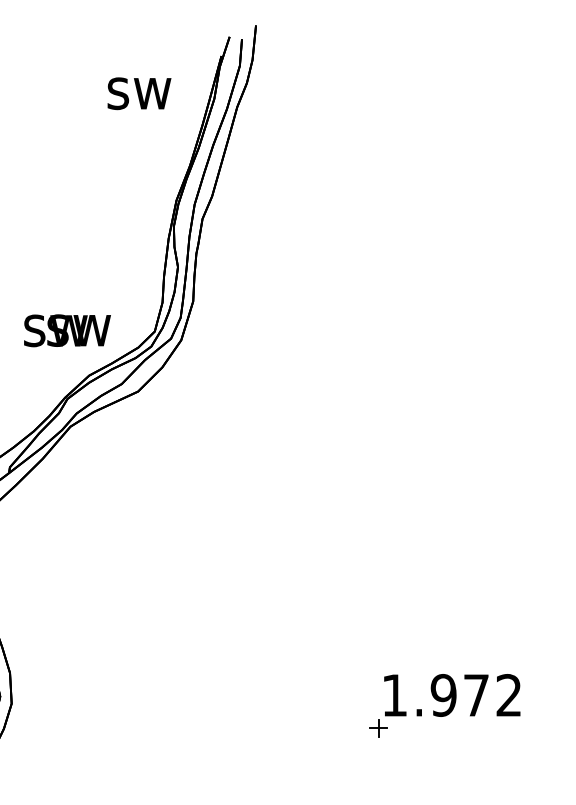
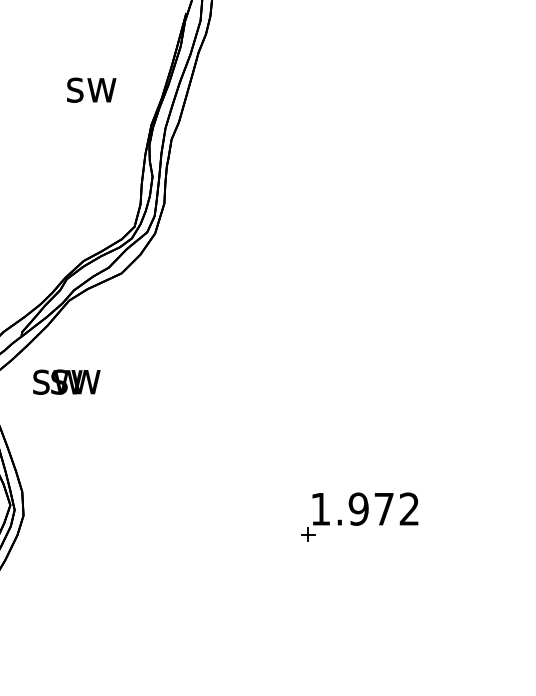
text: (139, 92) -> (91, 89), moved
text: (67, 329) -> (66, 381), moved

